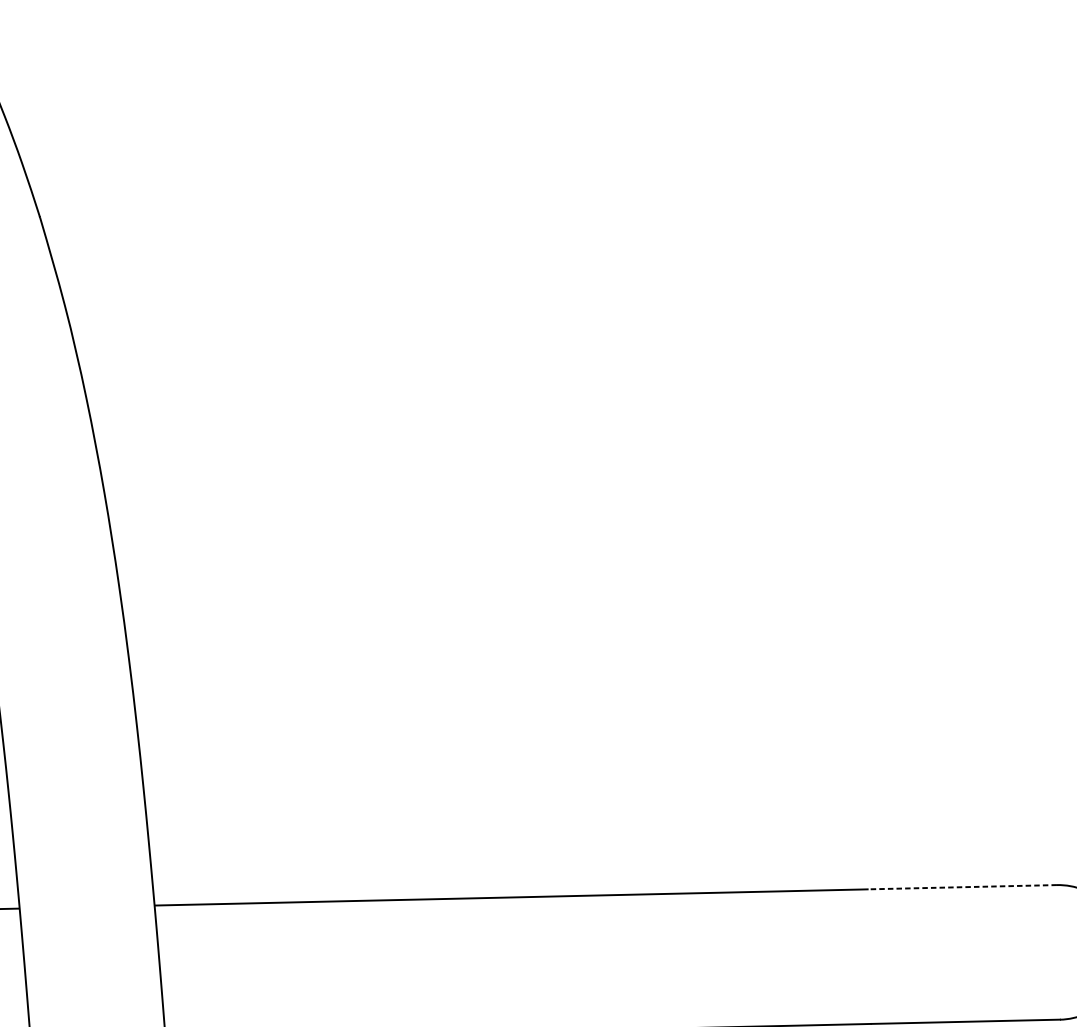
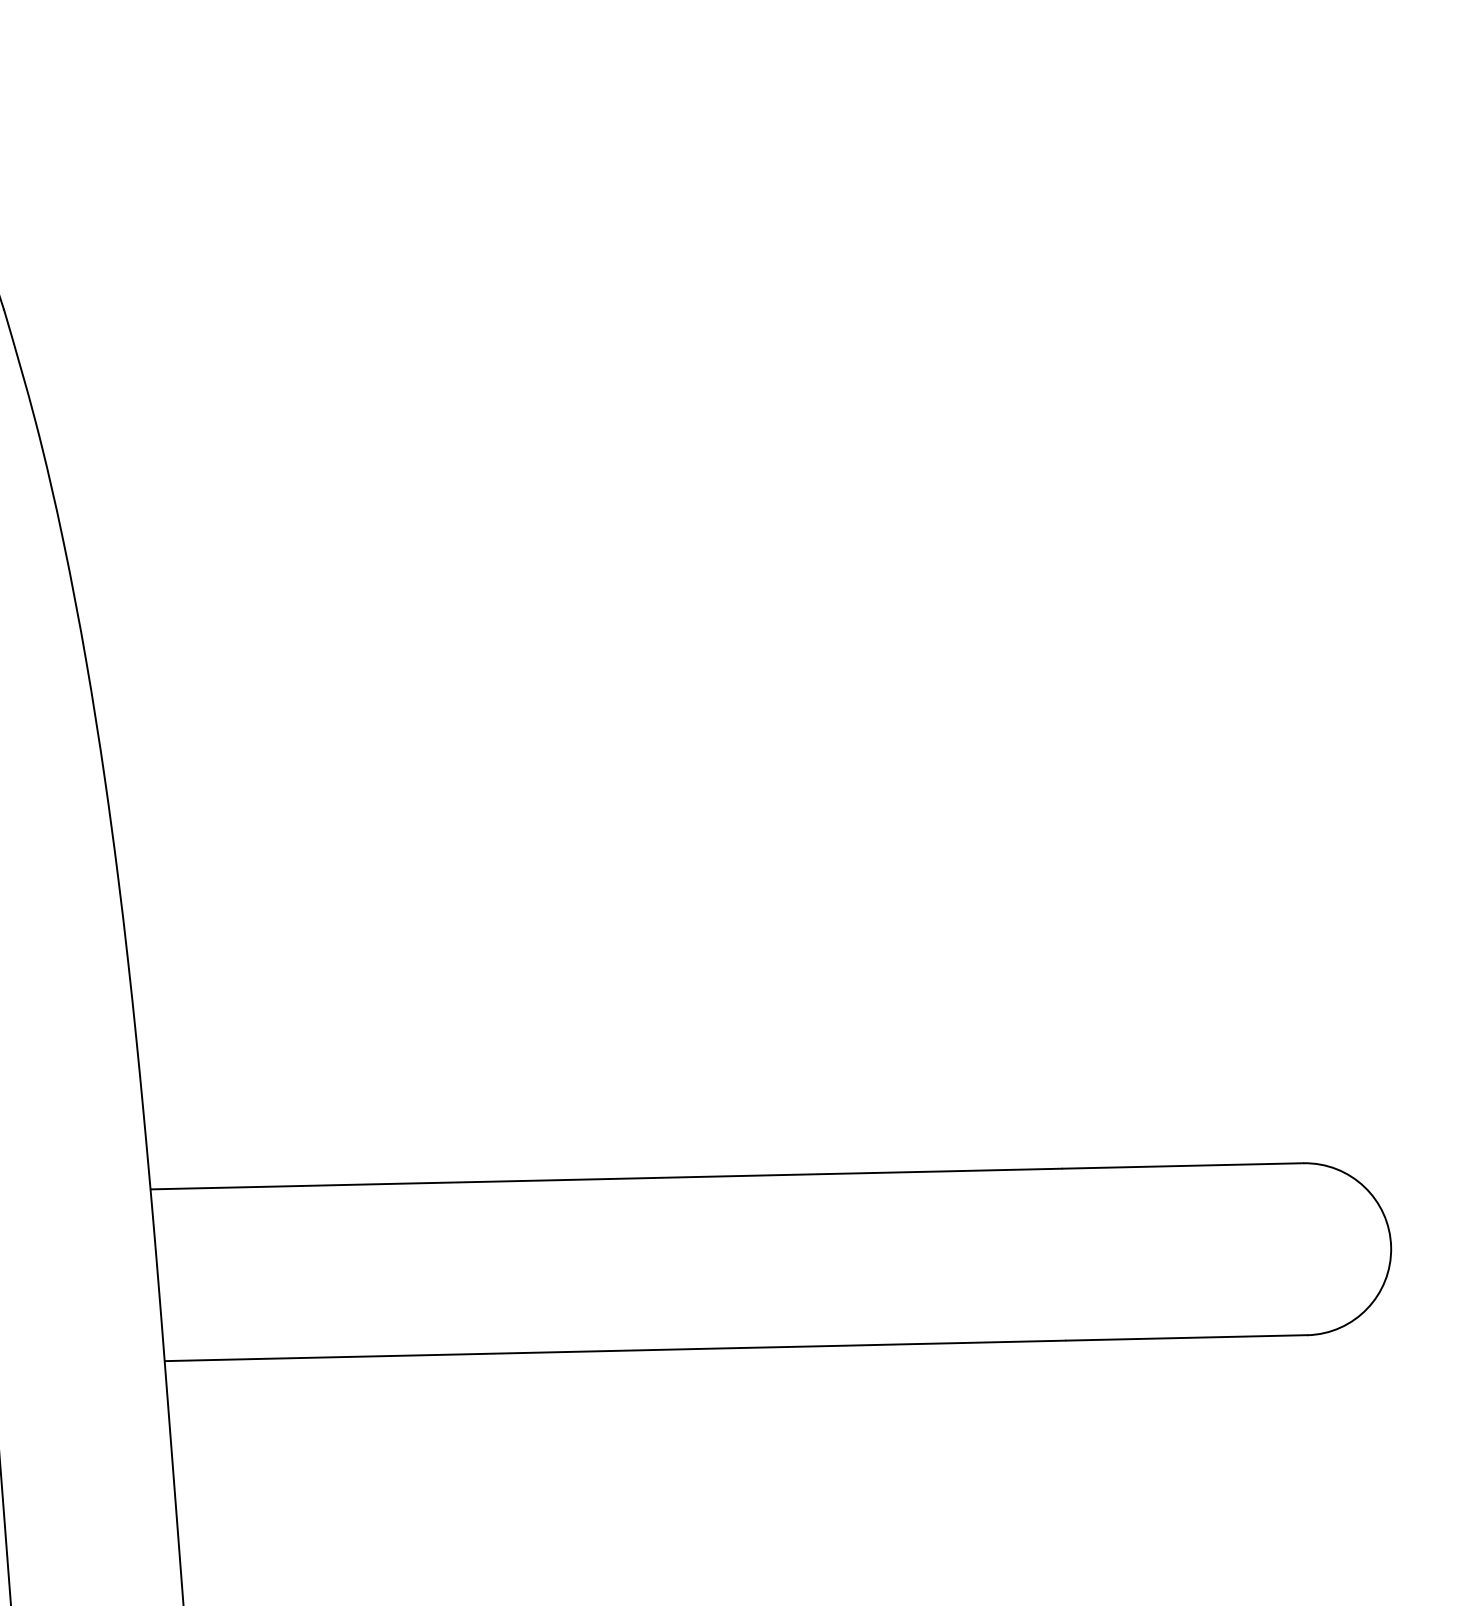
line: (962, 886) -> (1182, 1165), dashed -> solid

